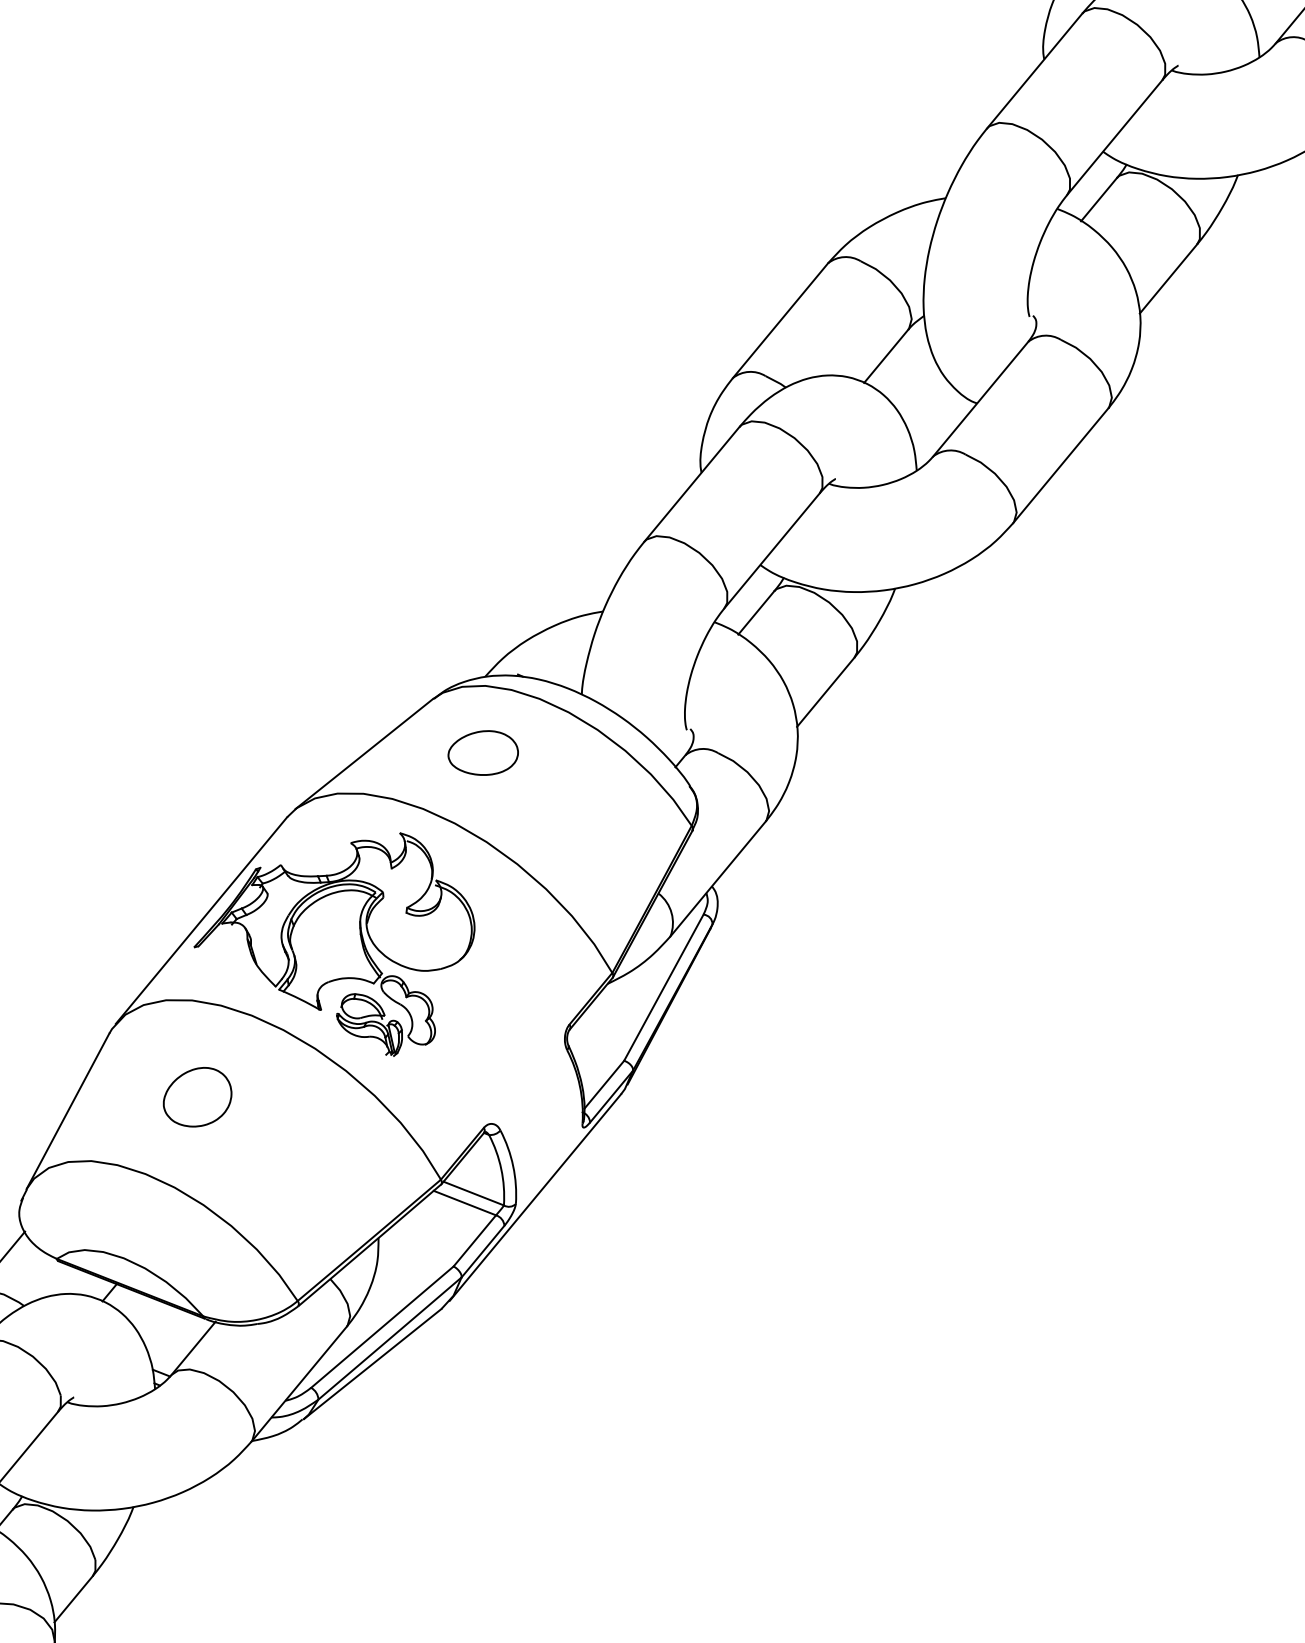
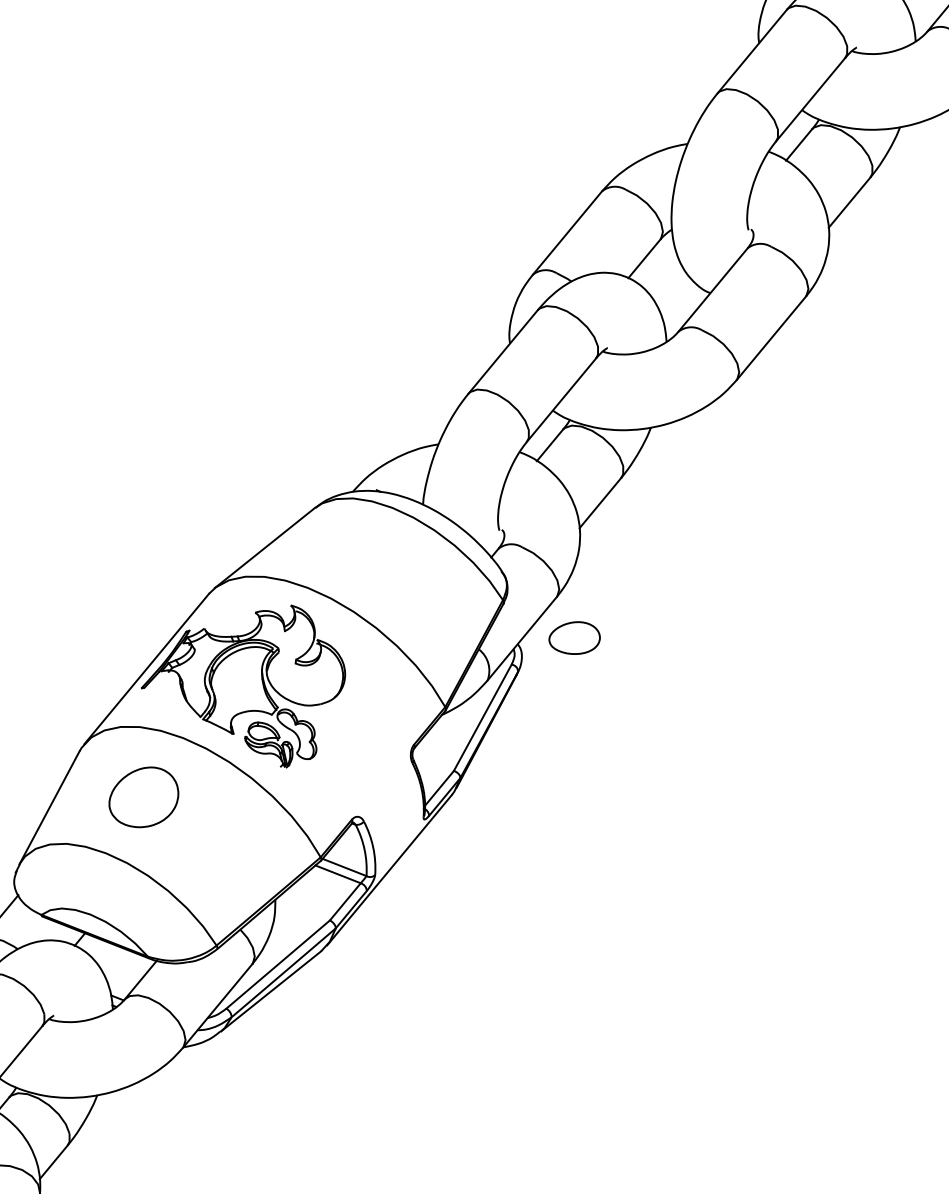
part: (482, 752) -> (574, 637), moved
part: (197, 1097) -> (143, 797), size x1.4

